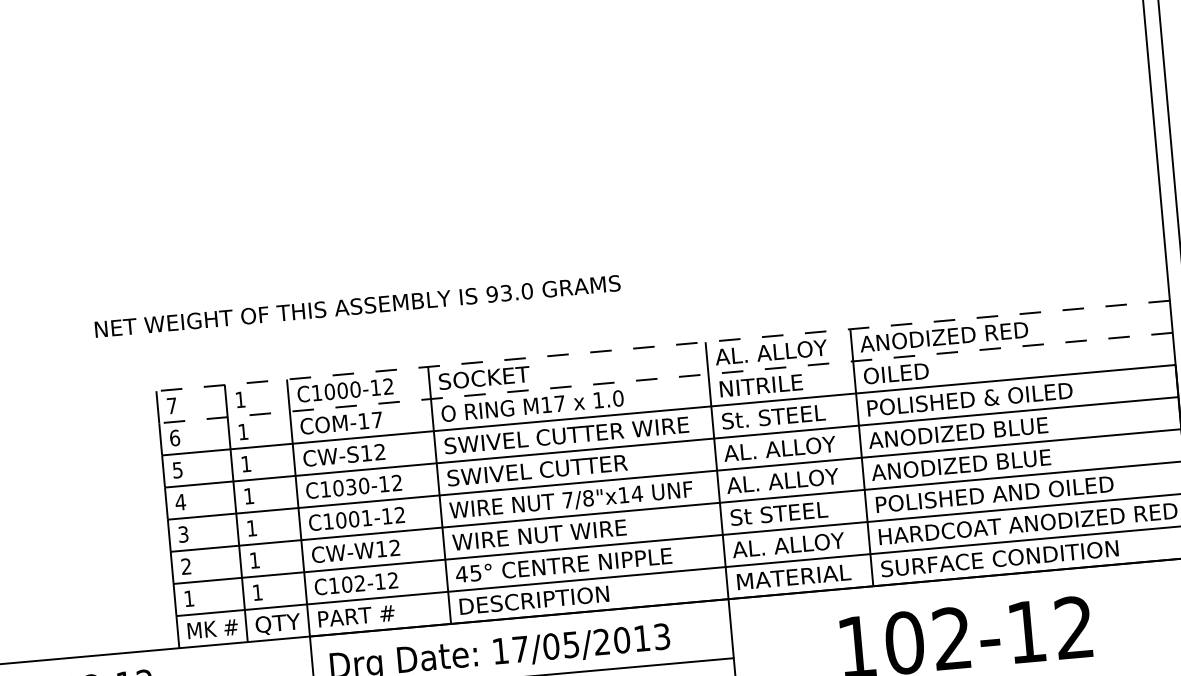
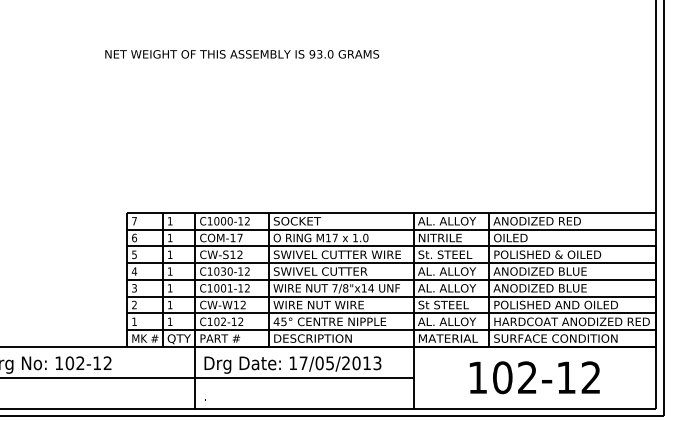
text: (358, 306) -> (242, 54), moved
line: (661, 345) -> (390, 212), dashed -> solid
line: (664, 377) -> (390, 229), dashed -> solid

